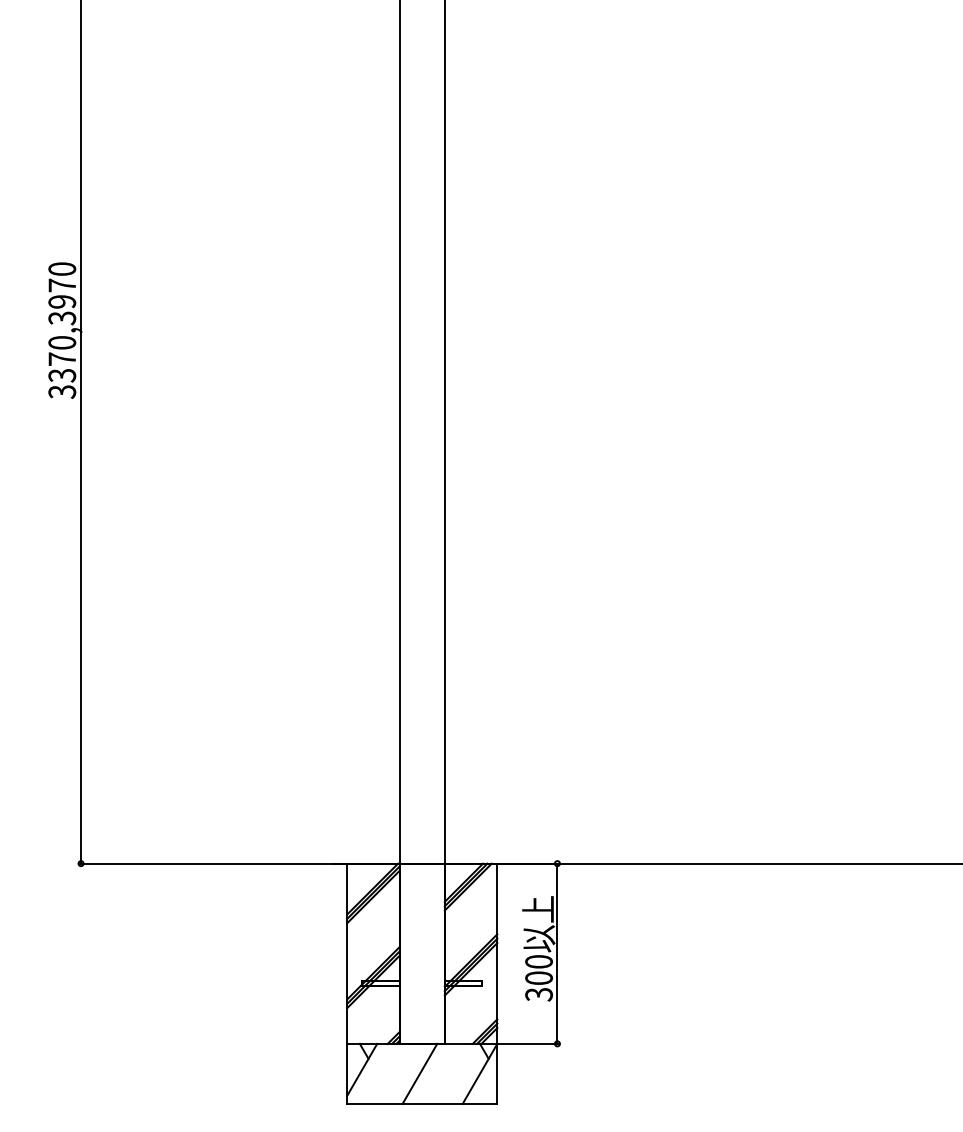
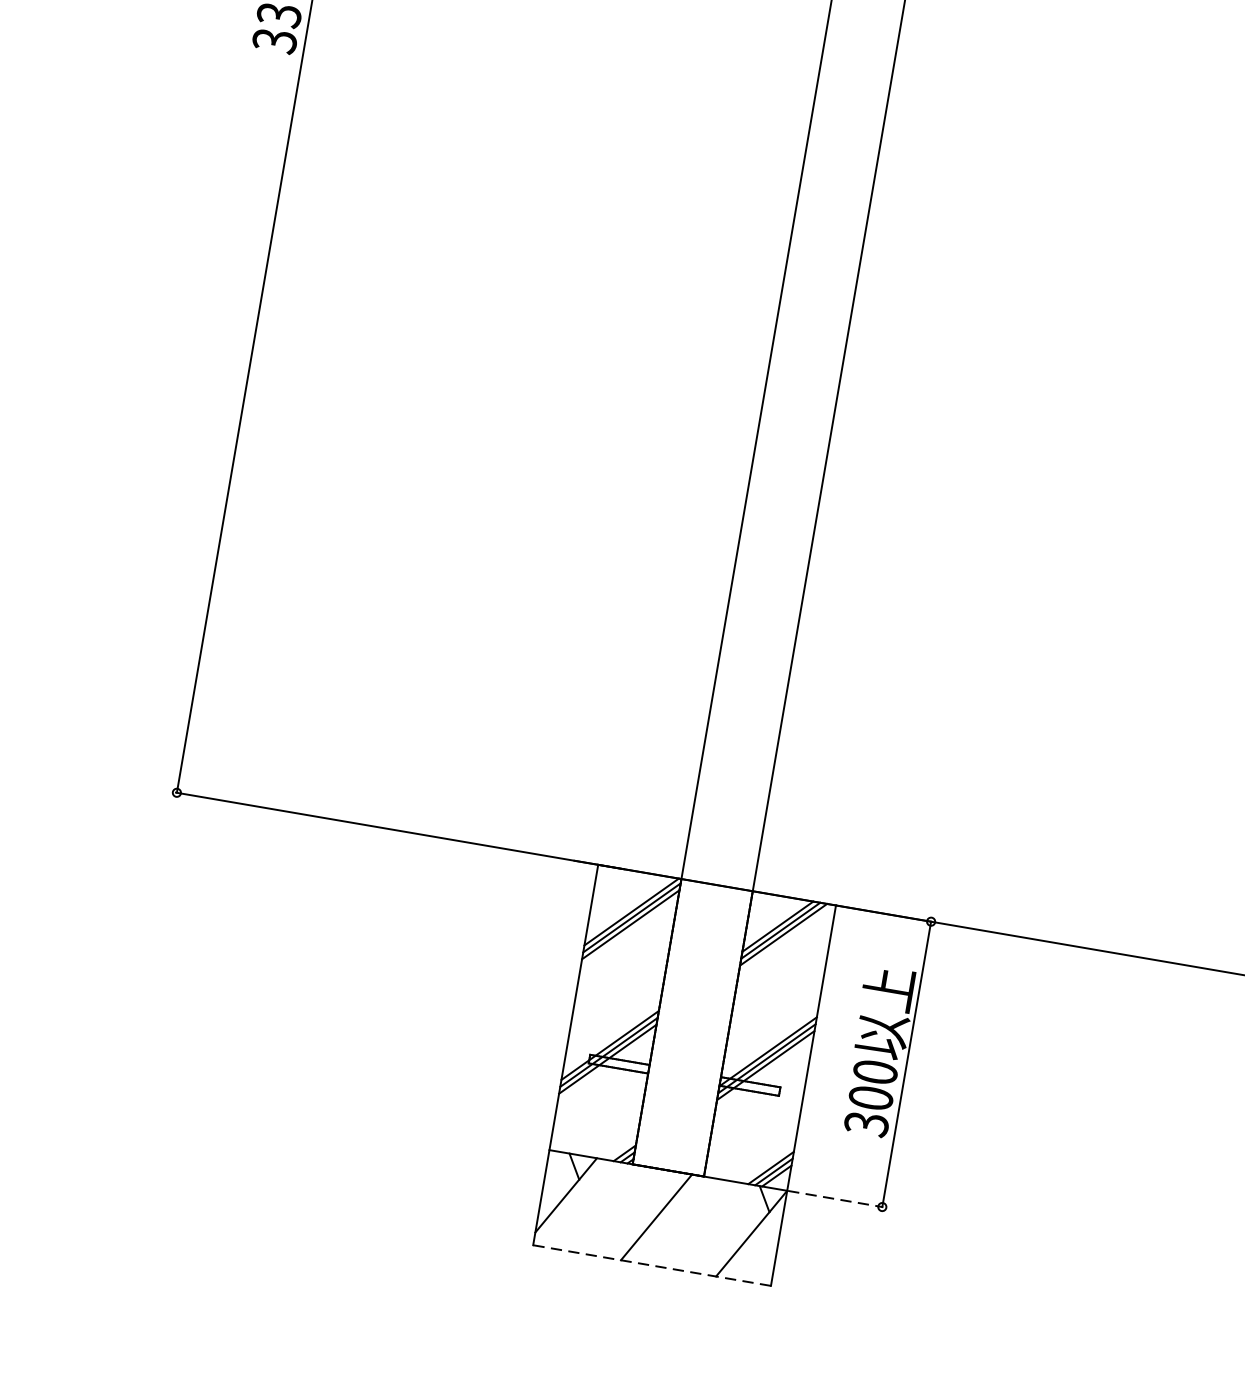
line: (528, 1043) -> (836, 1198), solid -> dashed
line: (421, 1103) -> (650, 1264), solid -> dashed

